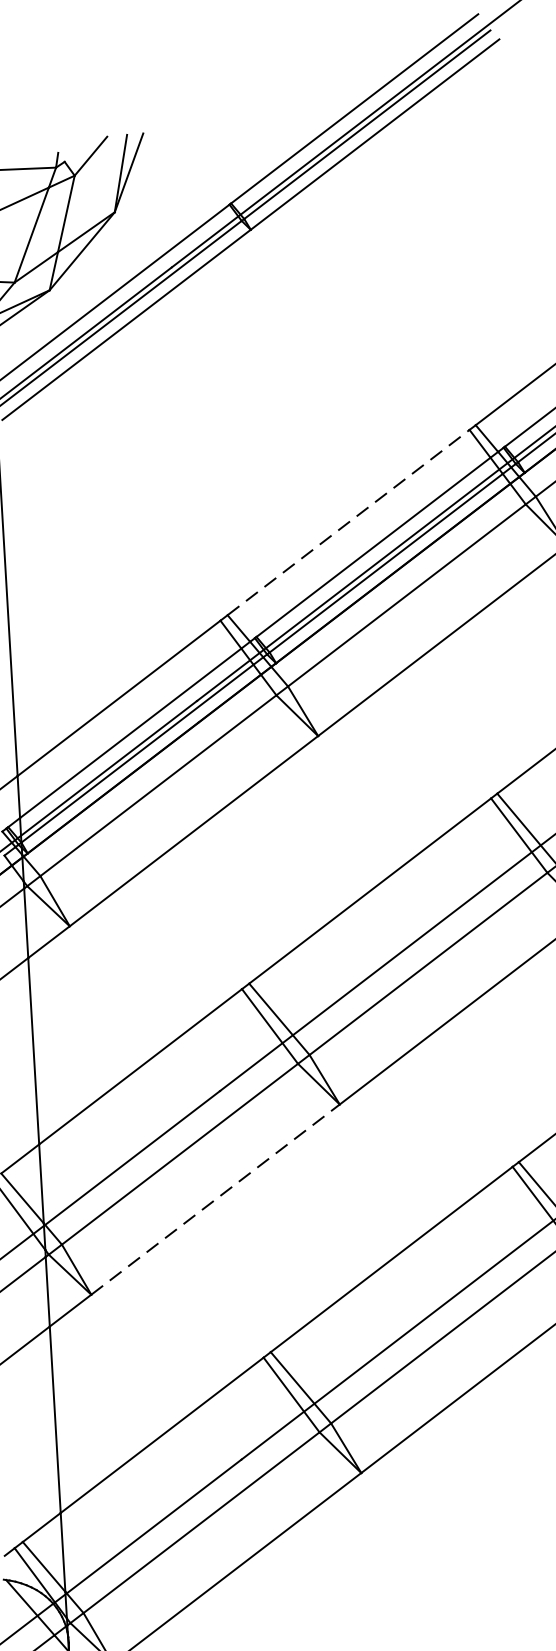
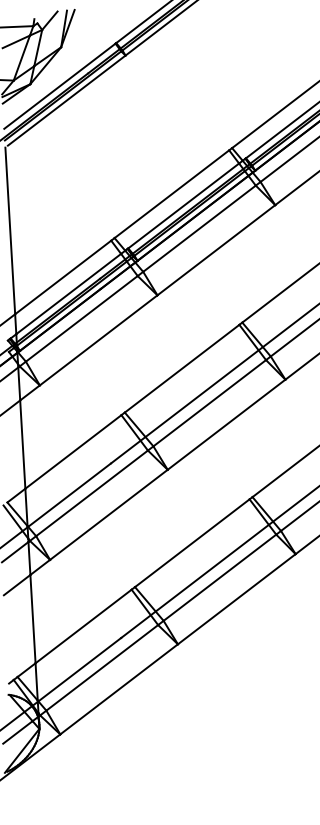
line: (349, 521) -> (172, 193), dashed -> solid
line: (216, 1198) -> (109, 514), dashed -> solid

